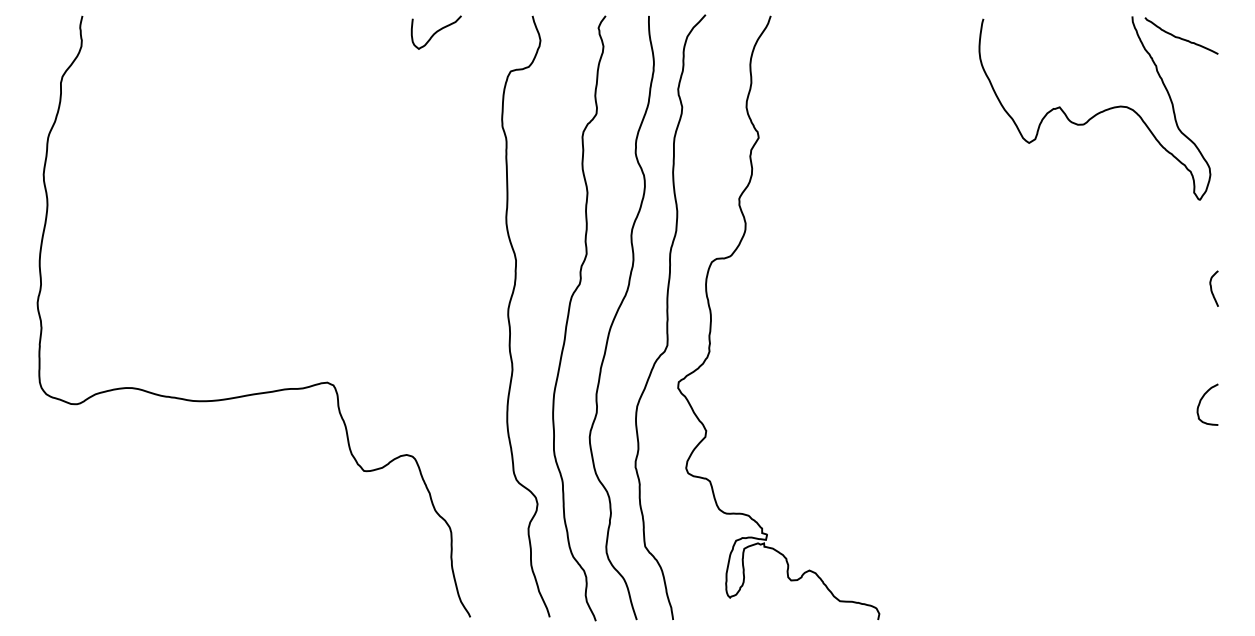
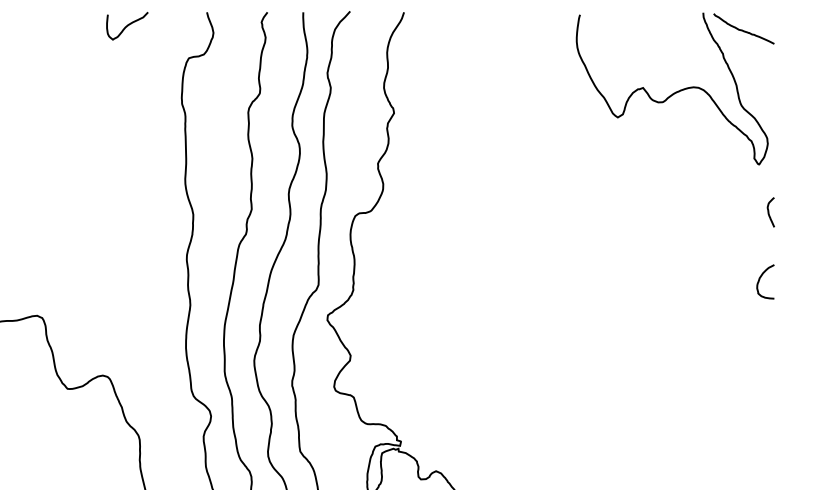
curve: (1212, 288) -> (769, 212), moved
curve: (1201, 401) -> (760, 279), moved

